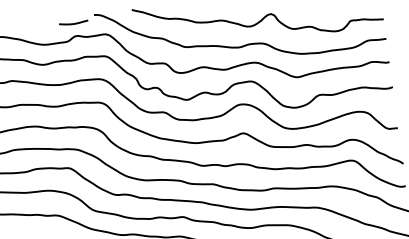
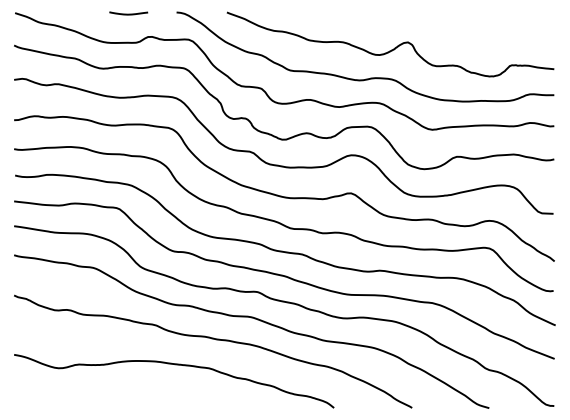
curve: (73, 23) -> (128, 13), moved

